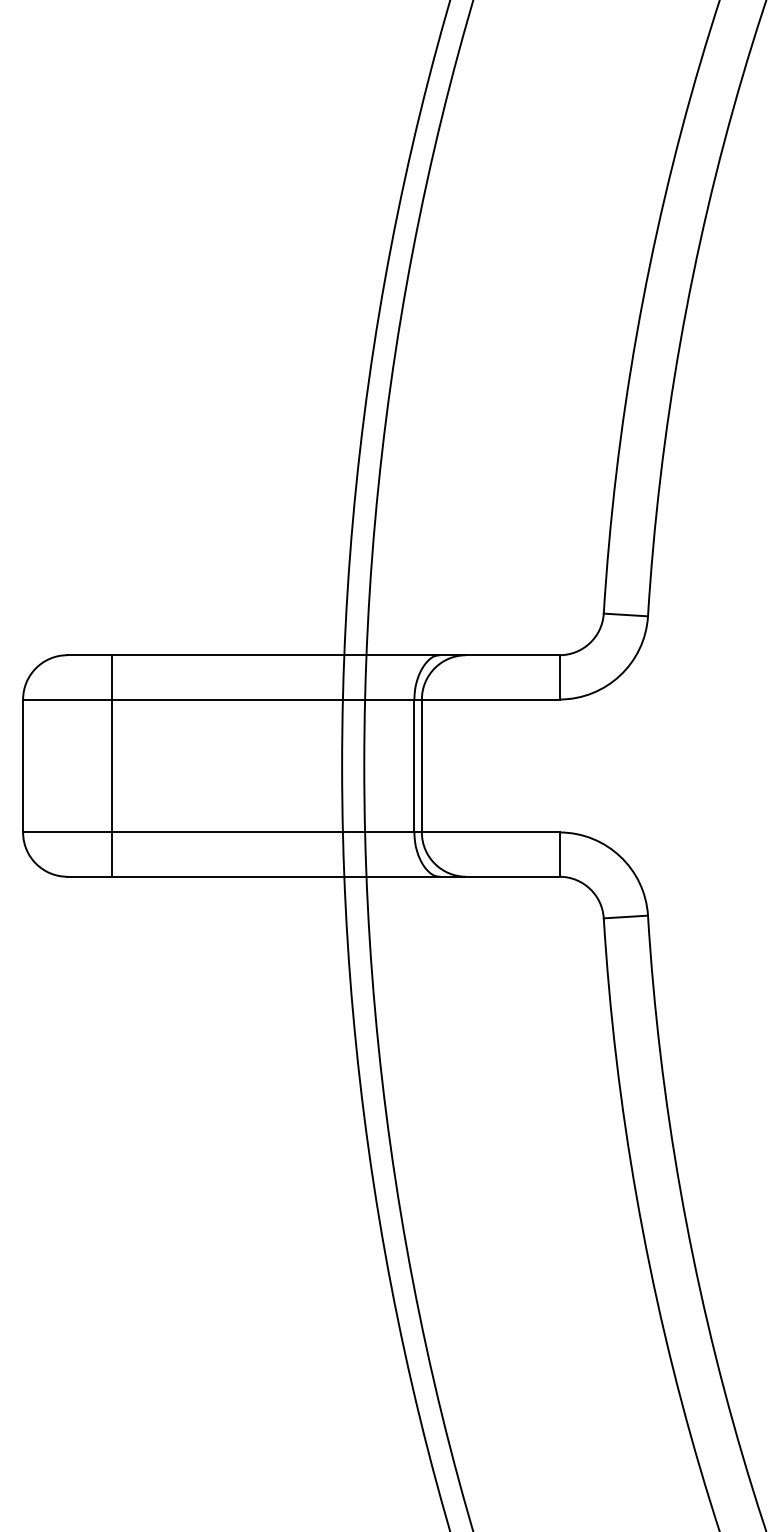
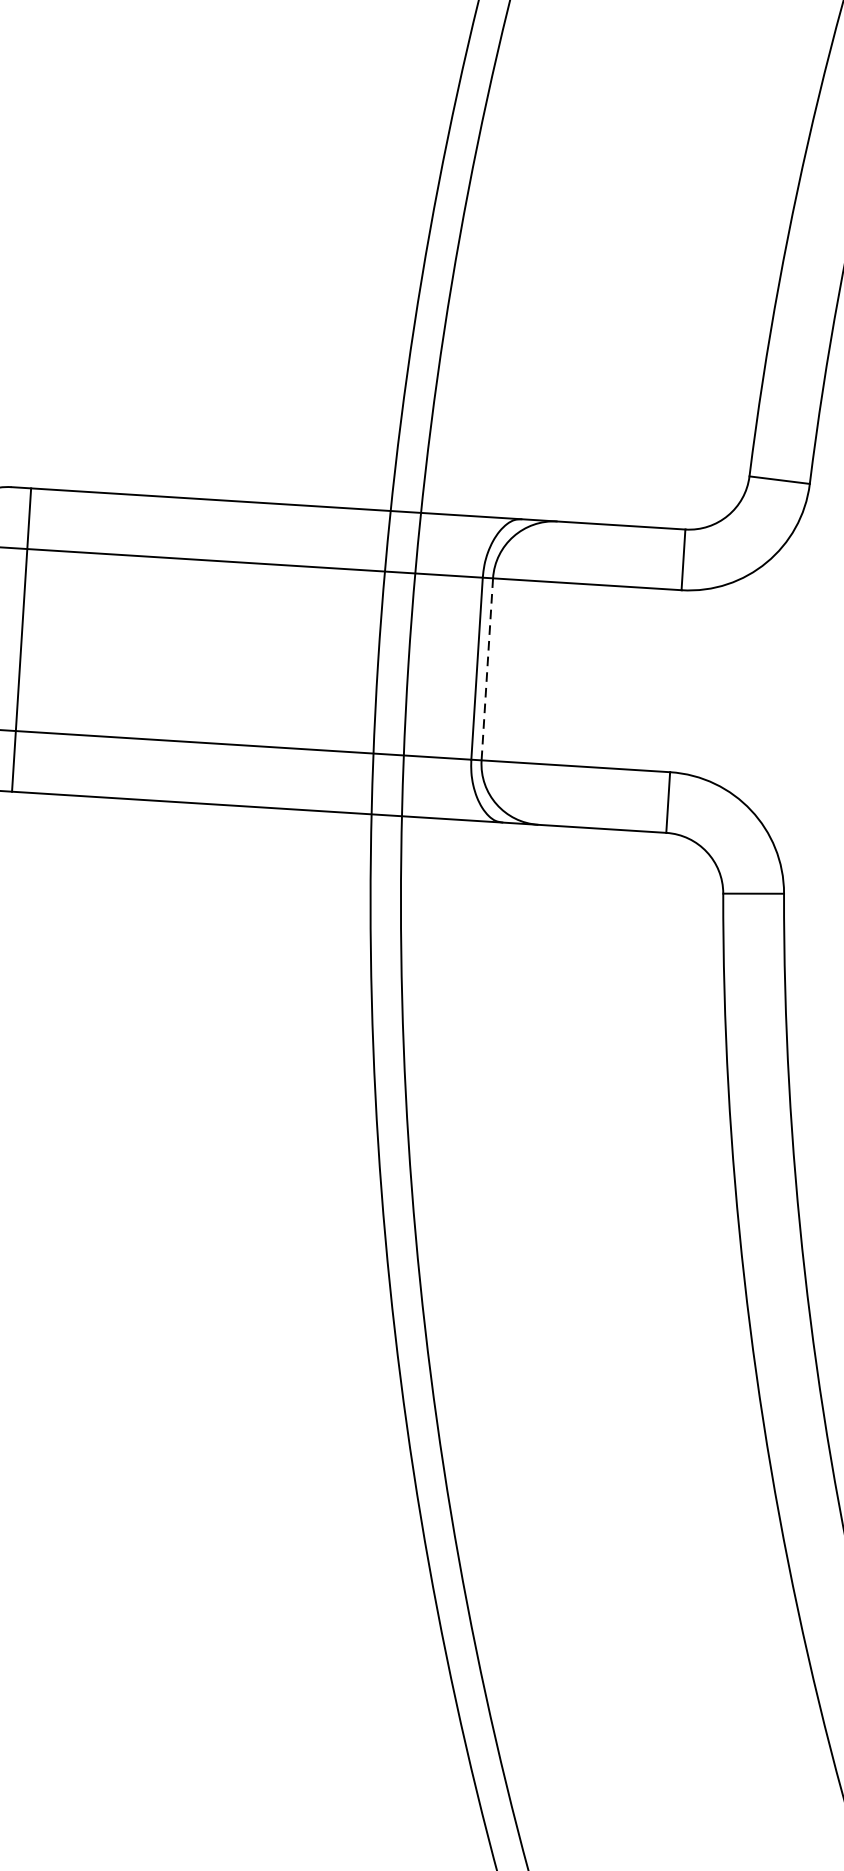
line: (111, 765) -> (21, 639), moved
line: (421, 766) -> (486, 670), solid -> dashed

